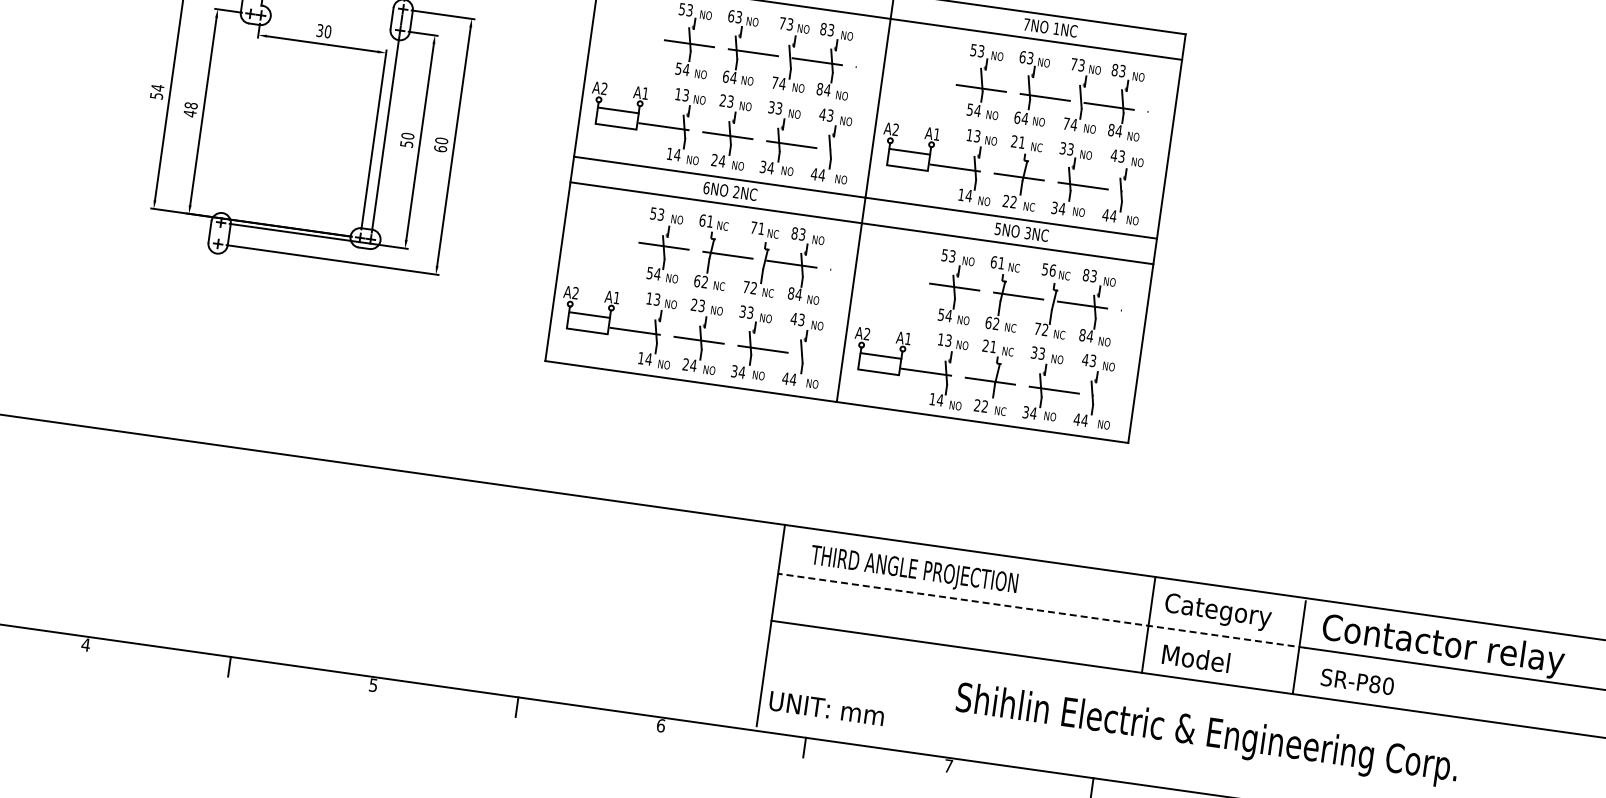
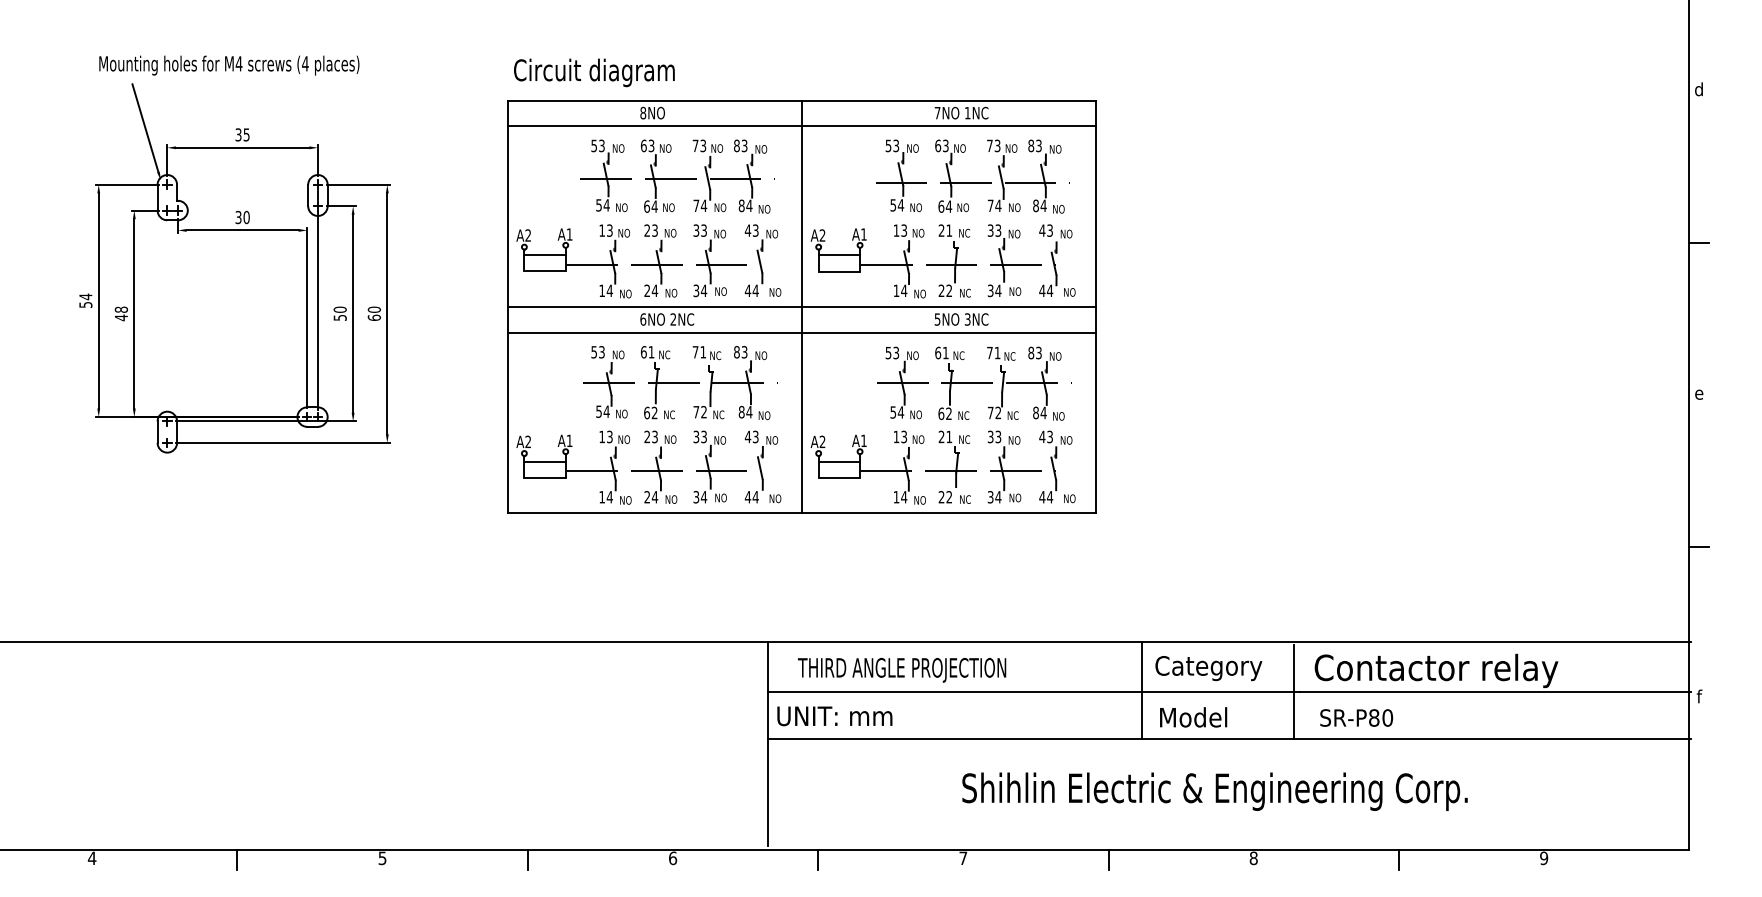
text: (1048, 269) -> (993, 352), 56 -> 71
line: (1041, 610) -> (1033, 691), dashed -> solid
text: (826, 708) -> (834, 716), moved

